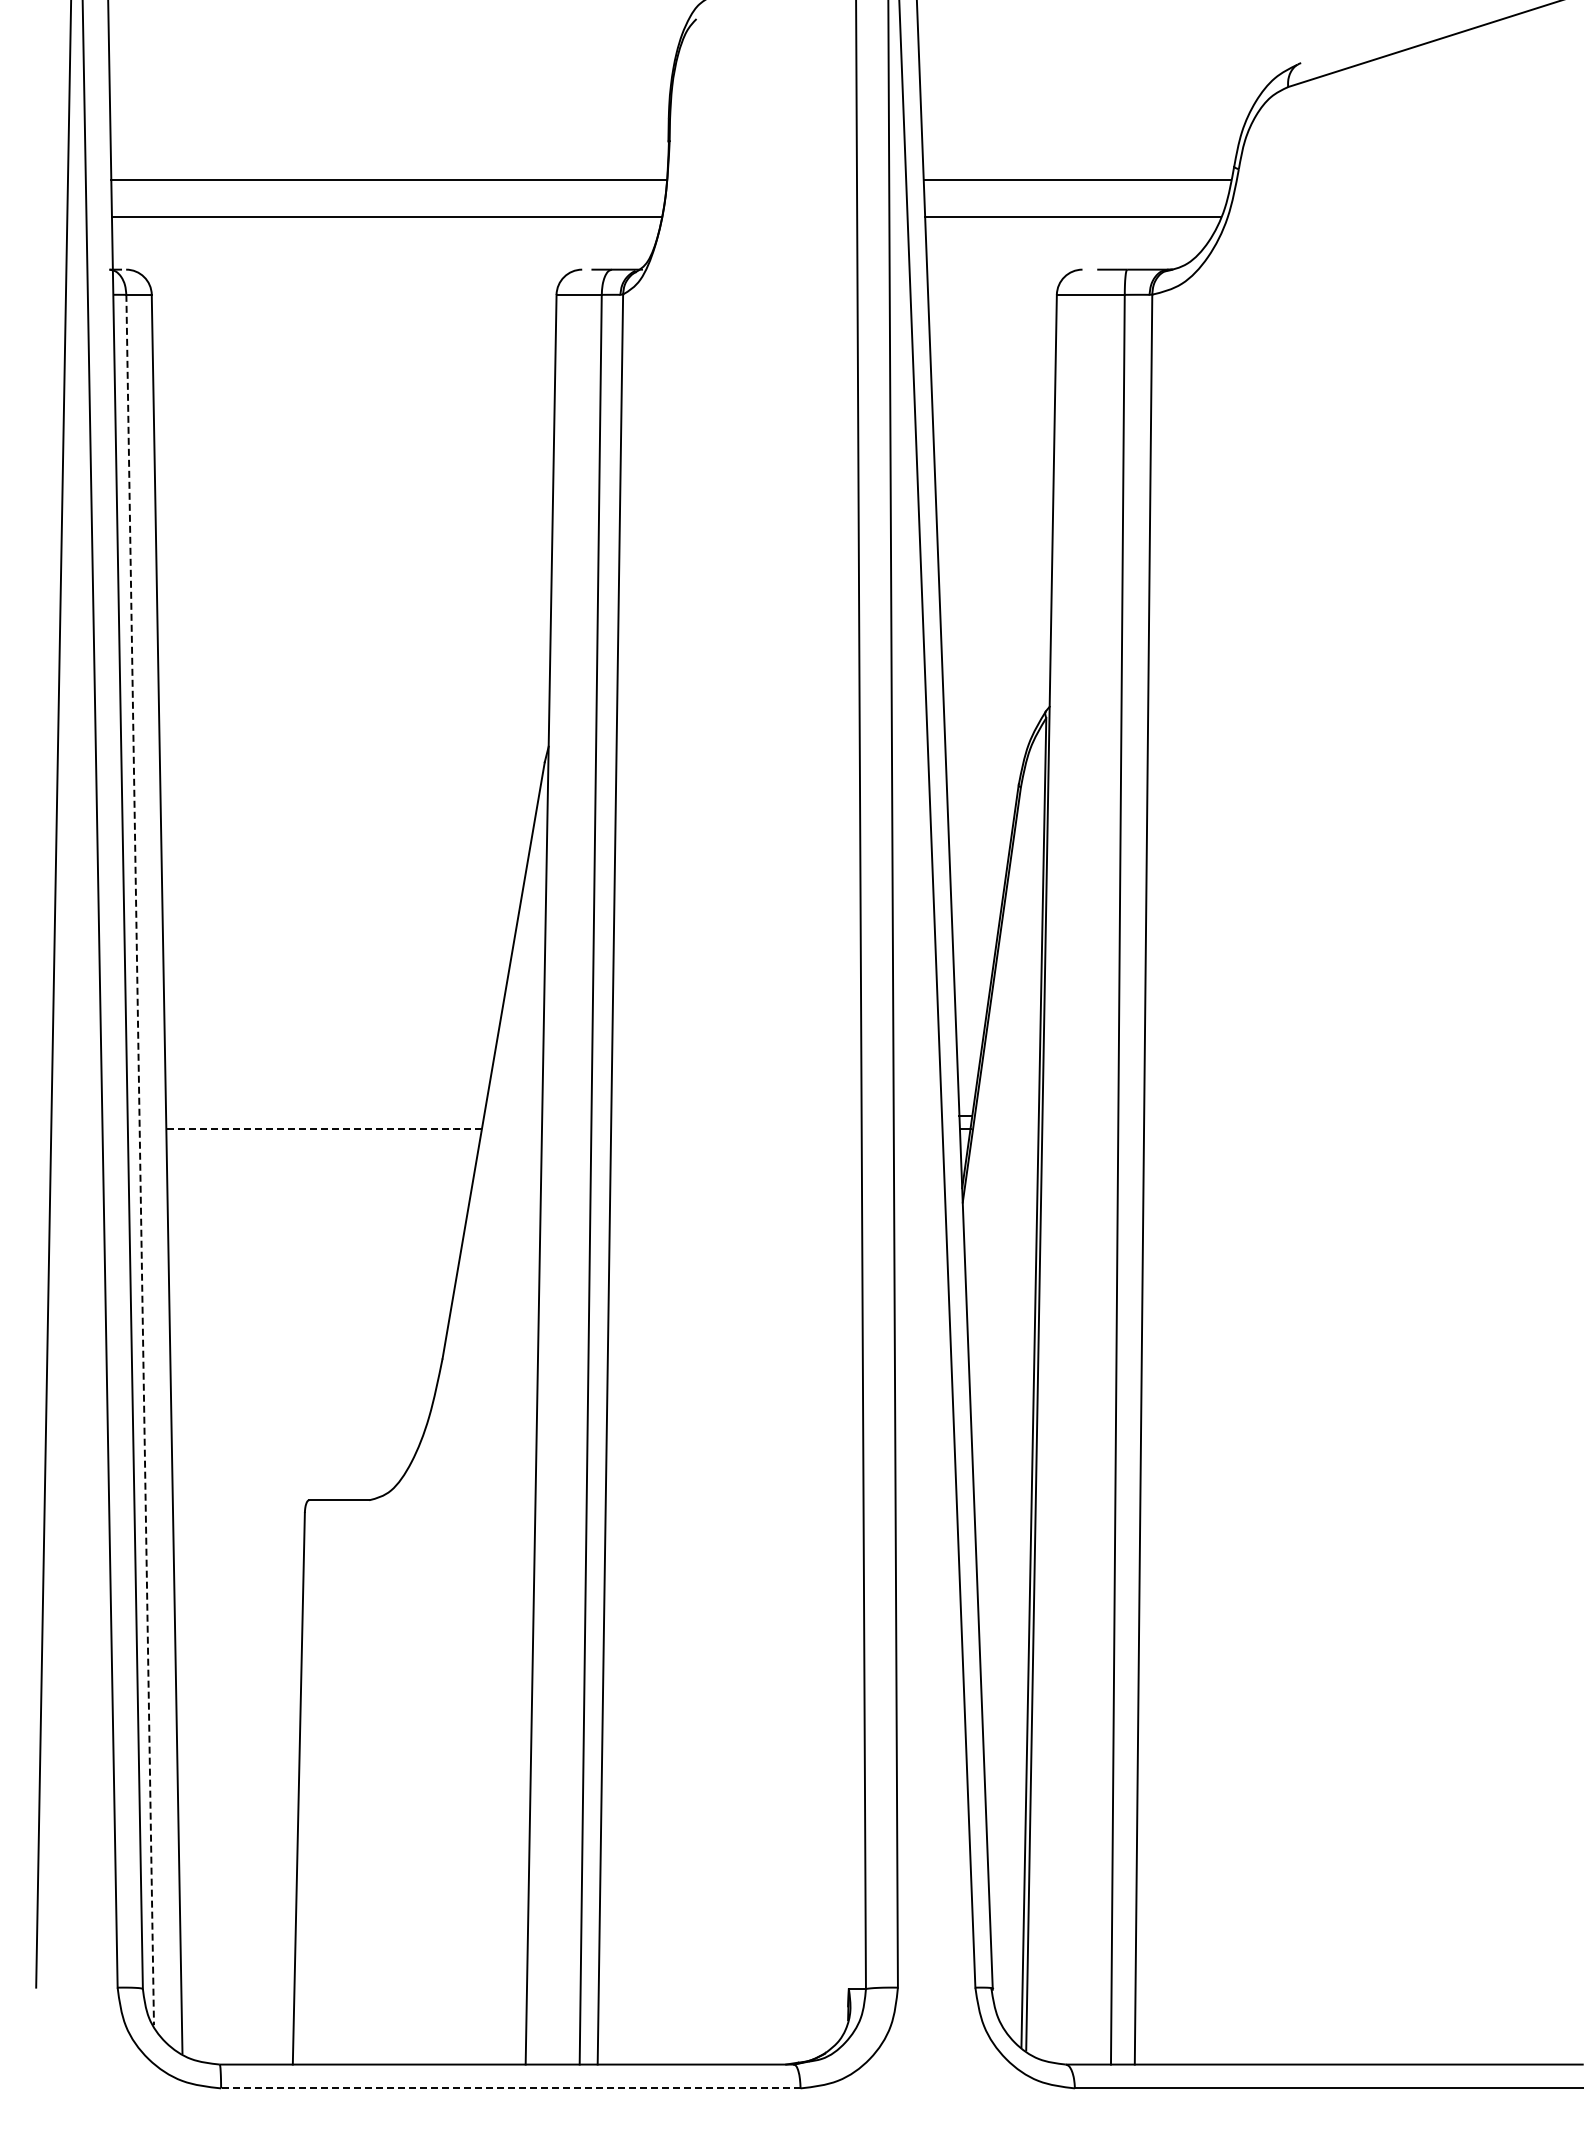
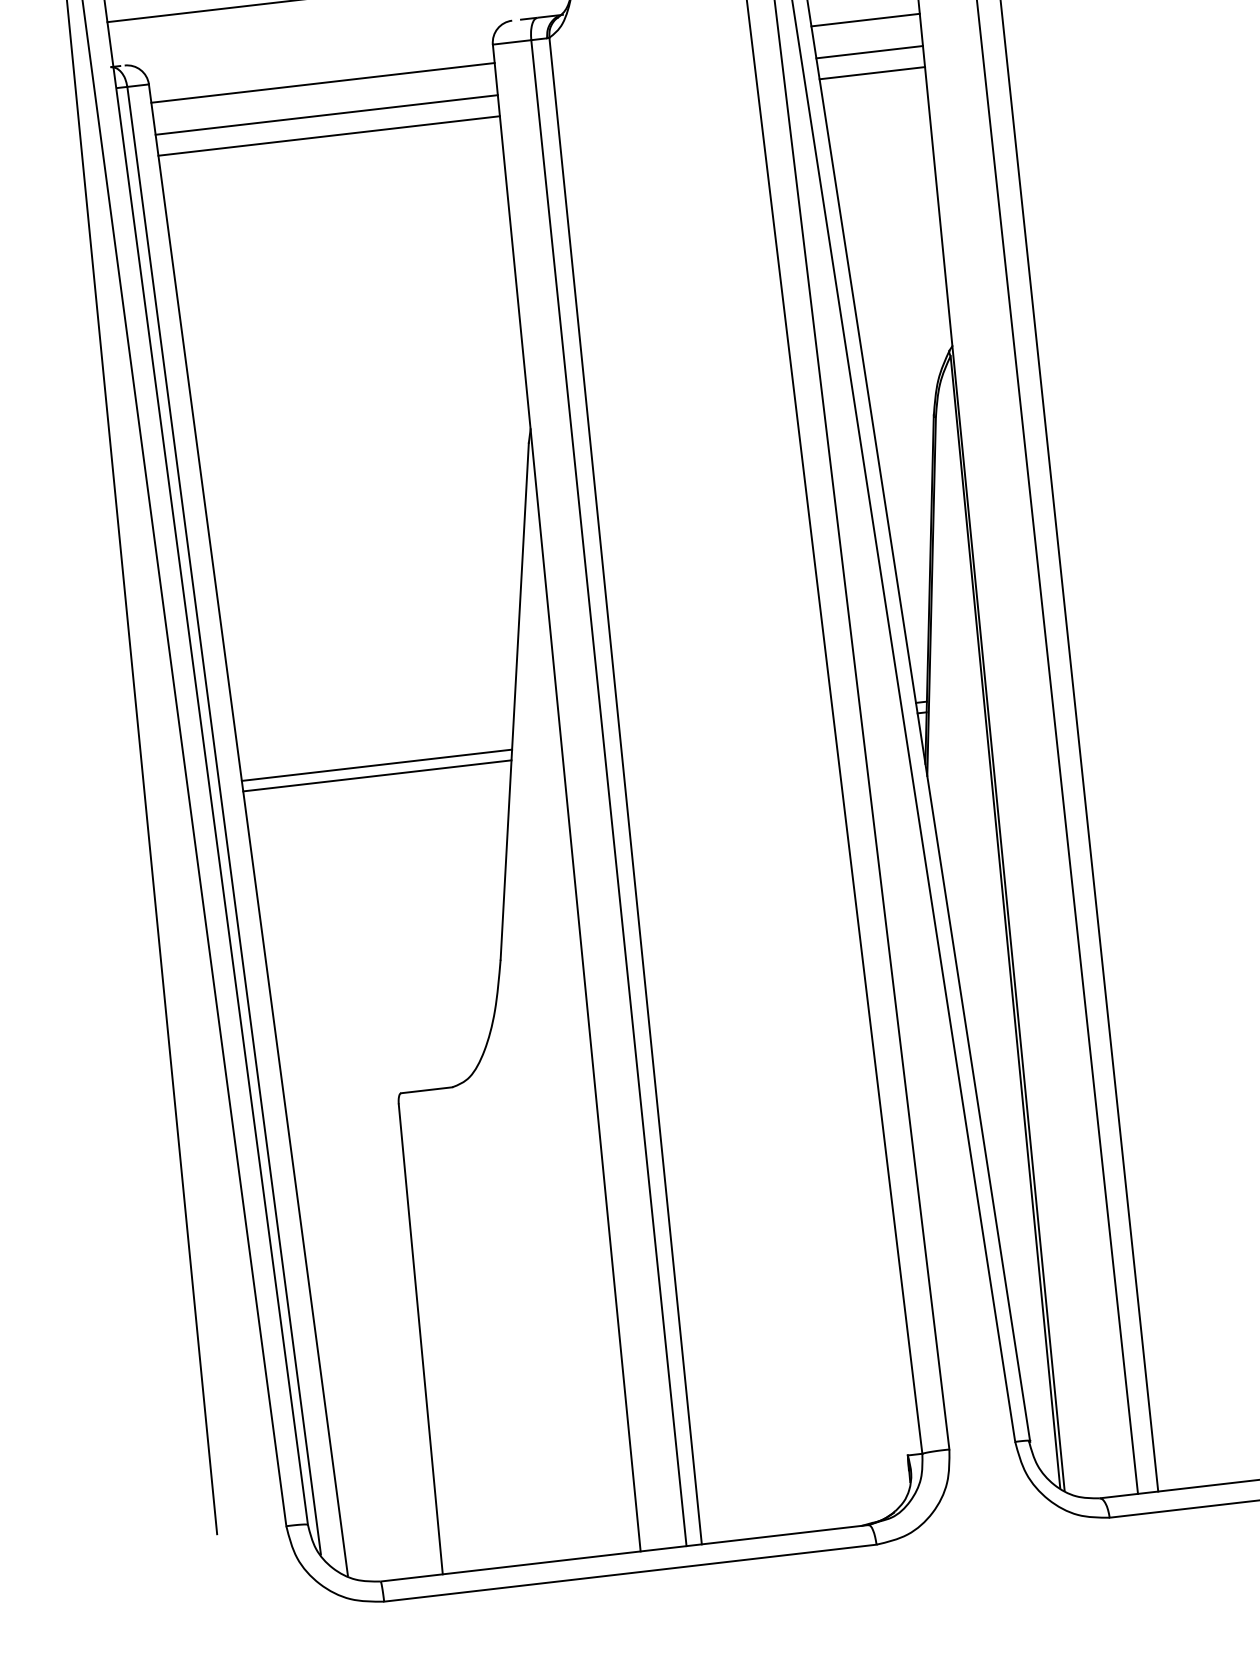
line: (354, 316) -> (323, 82), added
line: (992, 316) -> (865, 20), added
line: (353, 354) -> (326, 115), added
line: (992, 354) -> (869, 52), added
line: (354, 378) -> (329, 135), added
line: (993, 379) -> (872, 73), added
line: (325, 1116) -> (377, 765), added
line: (324, 1128) -> (377, 775), dashed -> solid
line: (140, 1160) -> (224, 821), dashed -> solid
line: (510, 2088) -> (630, 1573), dashed -> solid

